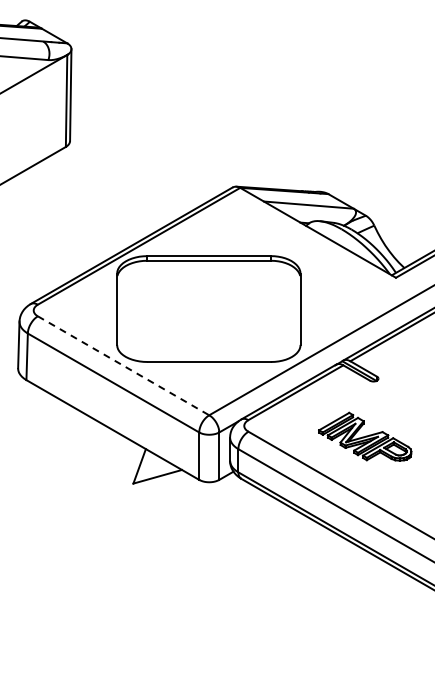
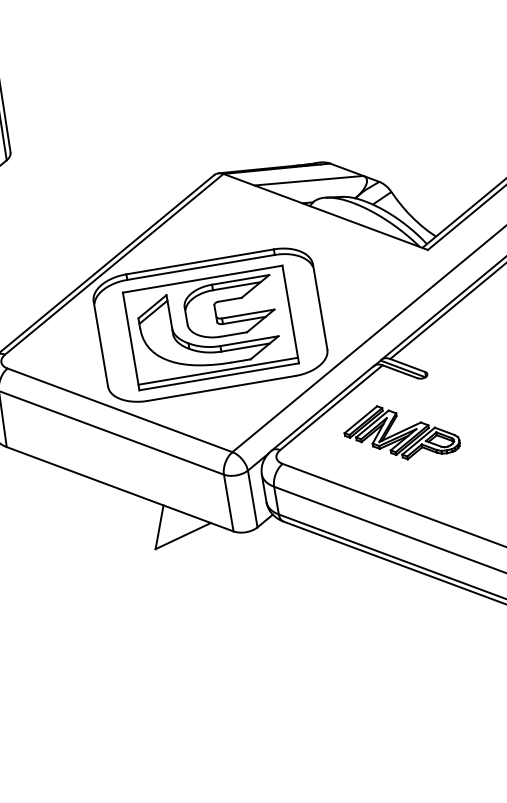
part: (208, 311) -> (210, 328), added
line: (123, 365) -> (119, 409), dashed -> solid
part: (365, 436) -> (401, 431), moved

